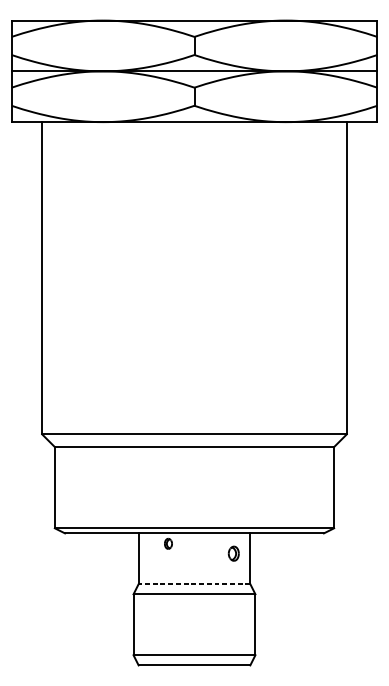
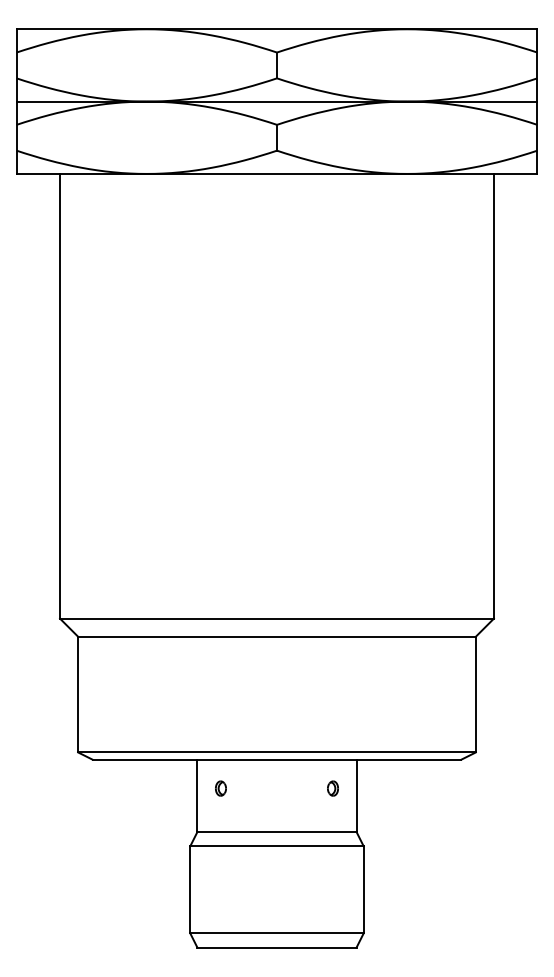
part: (168, 543) -> (220, 788), moved
part: (233, 553) -> (332, 788), size x0.71
line: (194, 583) -> (277, 831), dashed -> solid

